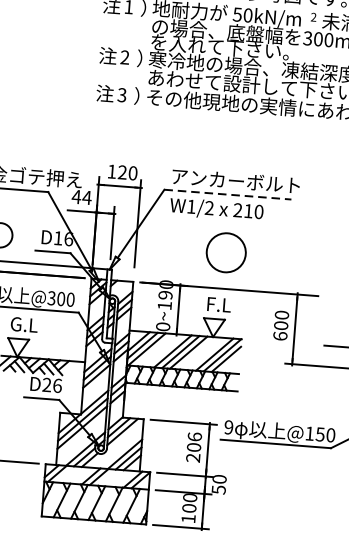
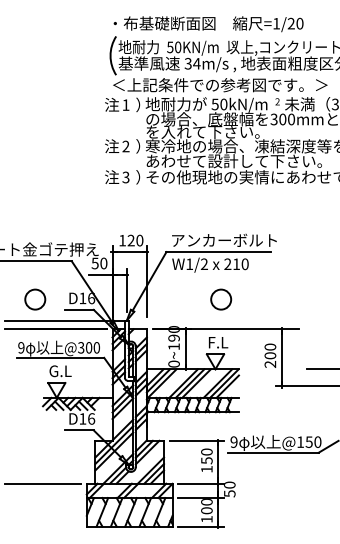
line: (228, 195) -> (219, 252), dashed -> solid
text: (81, 197) -> (99, 263), 44 -> 50
circle: (226, 252) -> (221, 299), size x0.62
text: (280, 335) -> (270, 363), 600 -> 200
text: (46, 384) -> (82, 418), D26 -> D16
text: (193, 447) -> (206, 460), 206 -> 150

